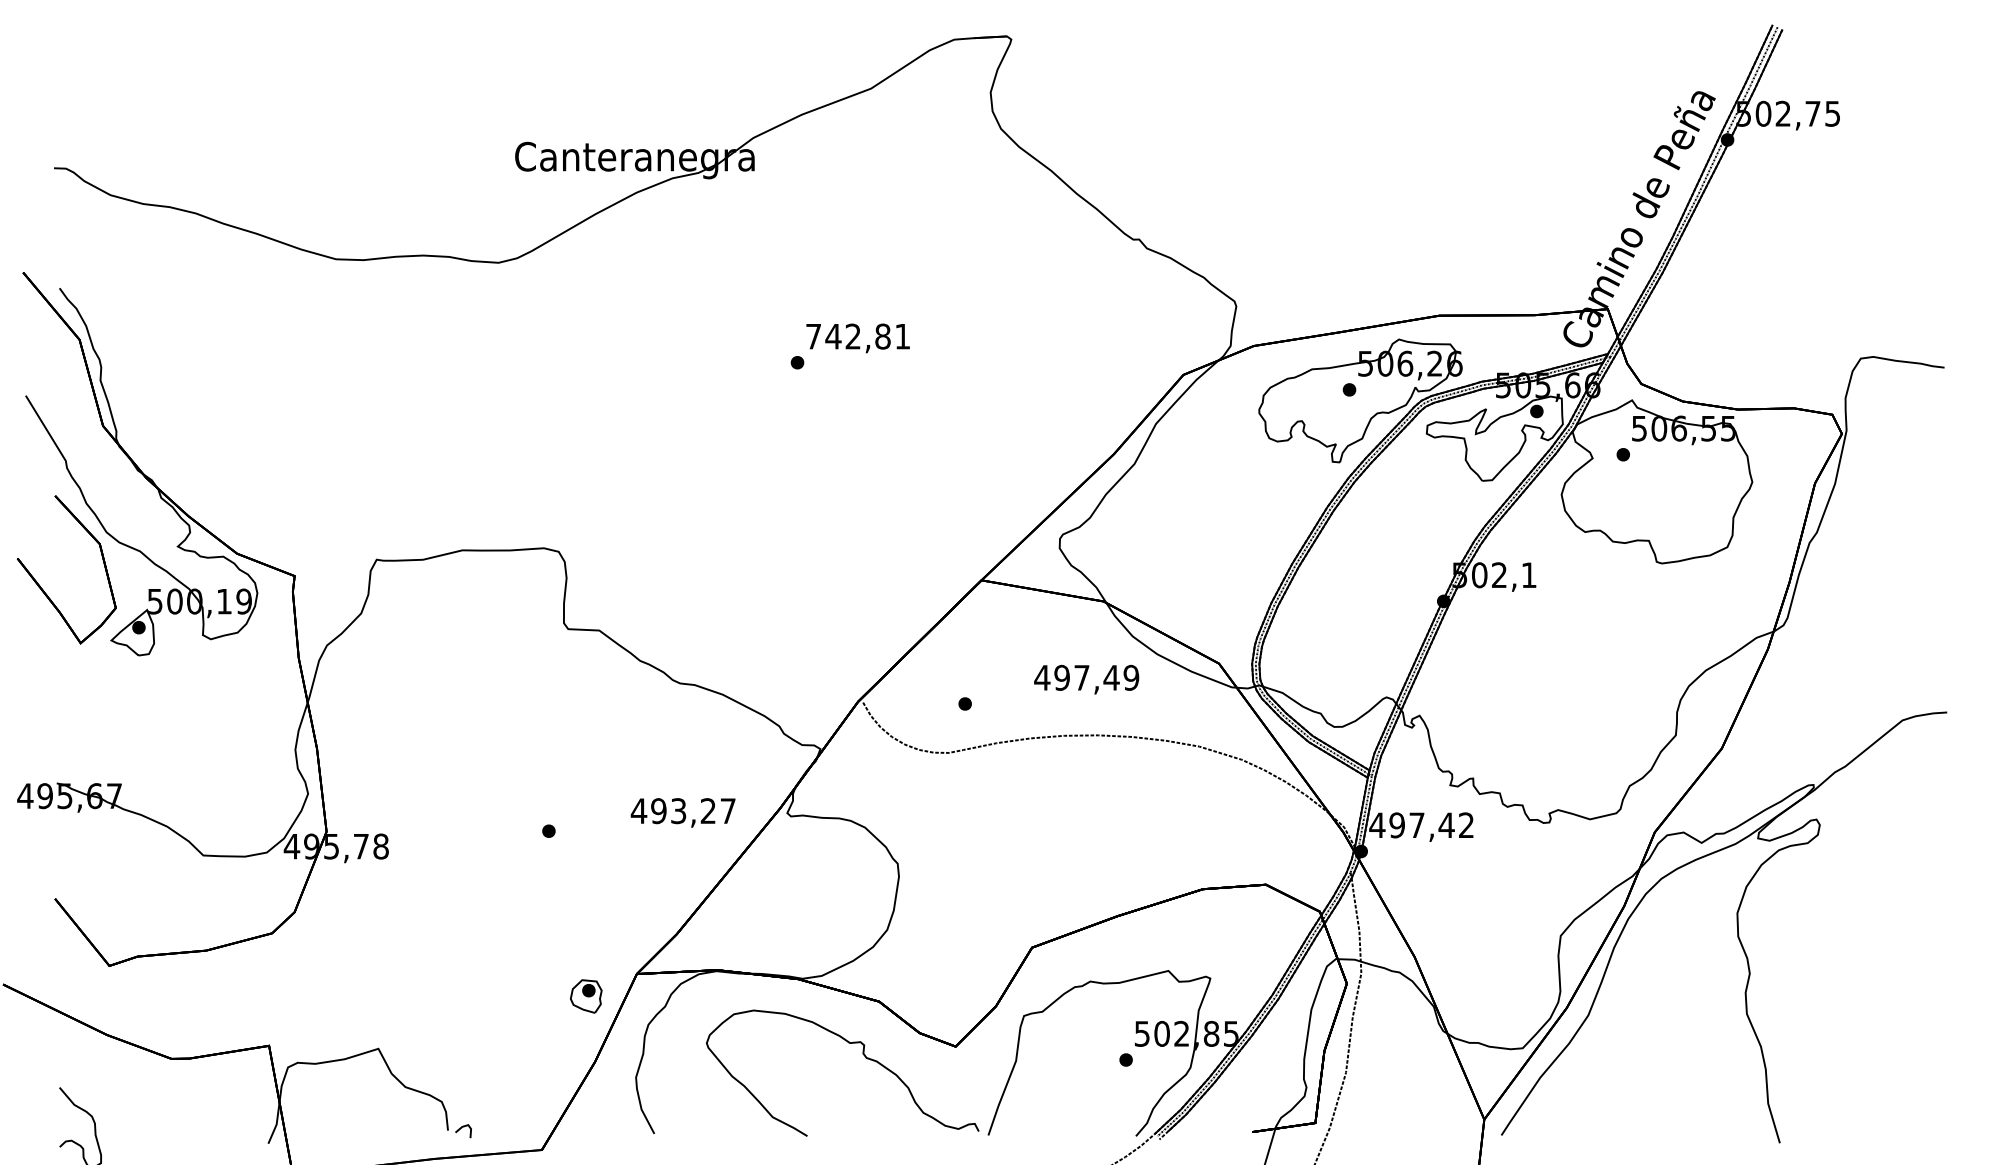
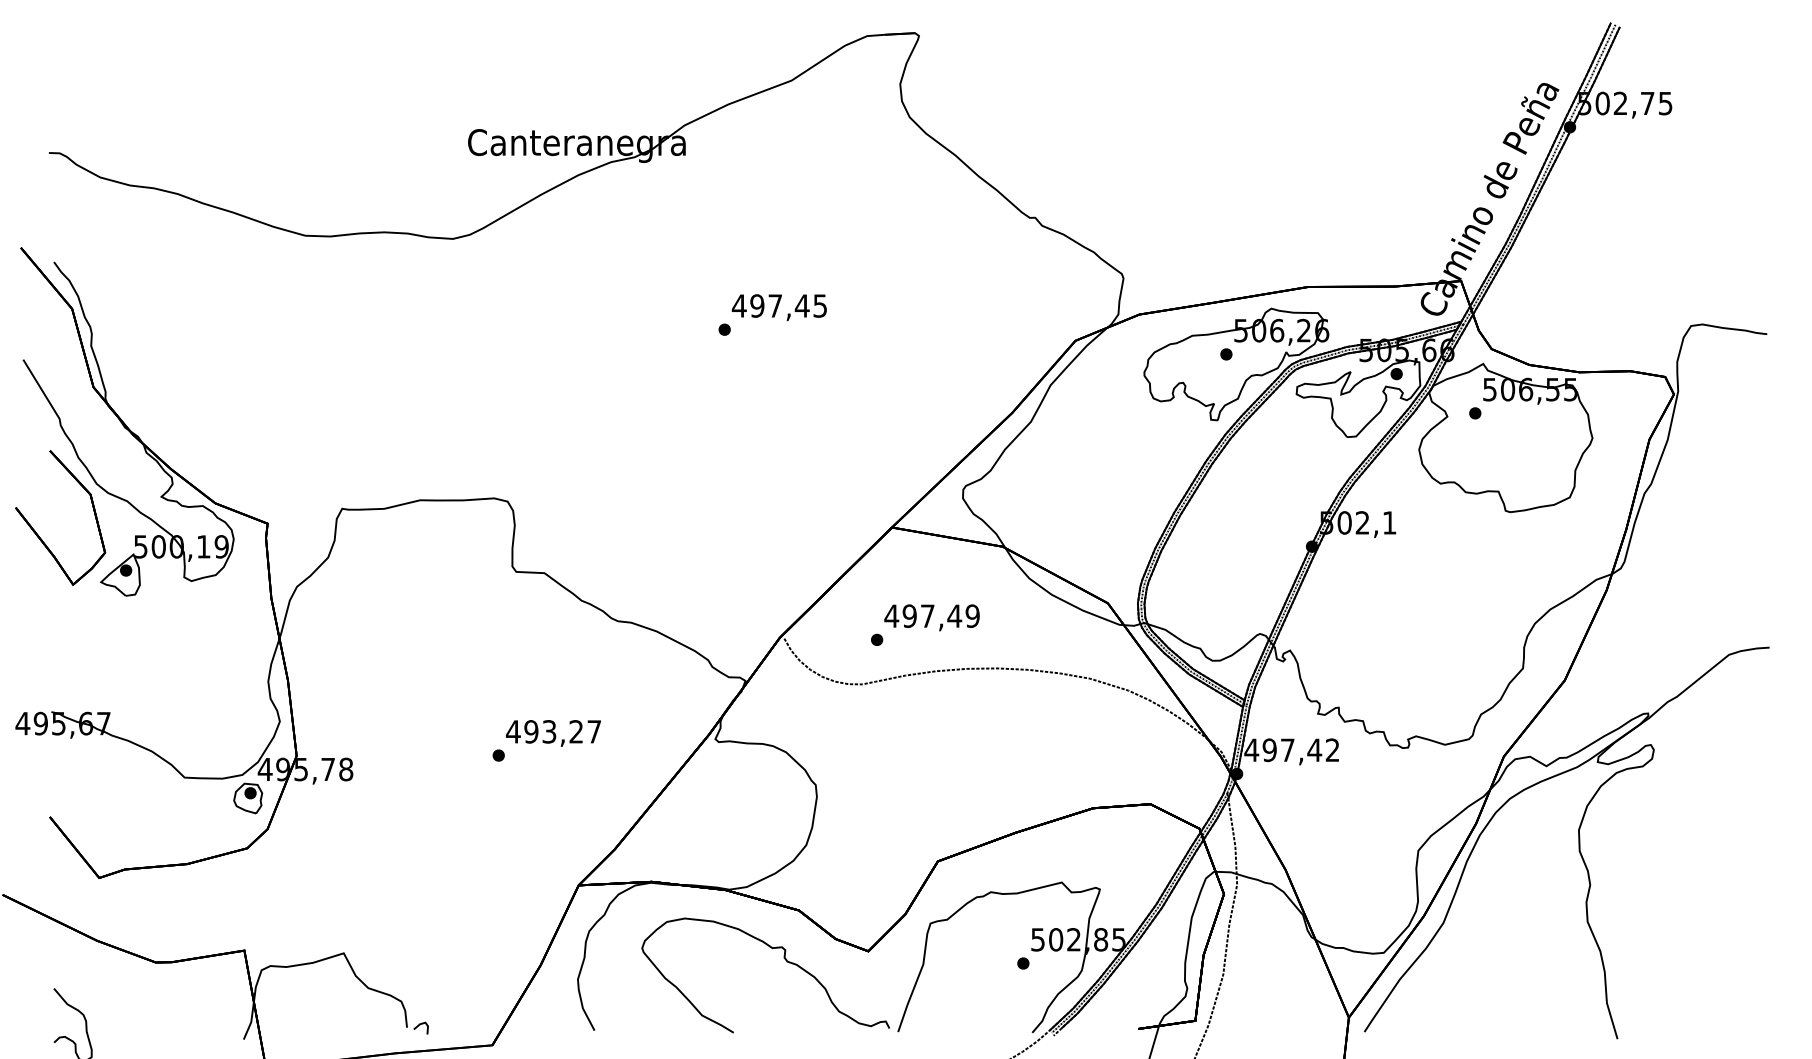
text: (857, 336) -> (779, 305), 742,81 -> 497,45
text: (1086, 679) -> (931, 617), moved
text: (682, 812) -> (552, 733), moved
part: (586, 996) -> (248, 798), moved

